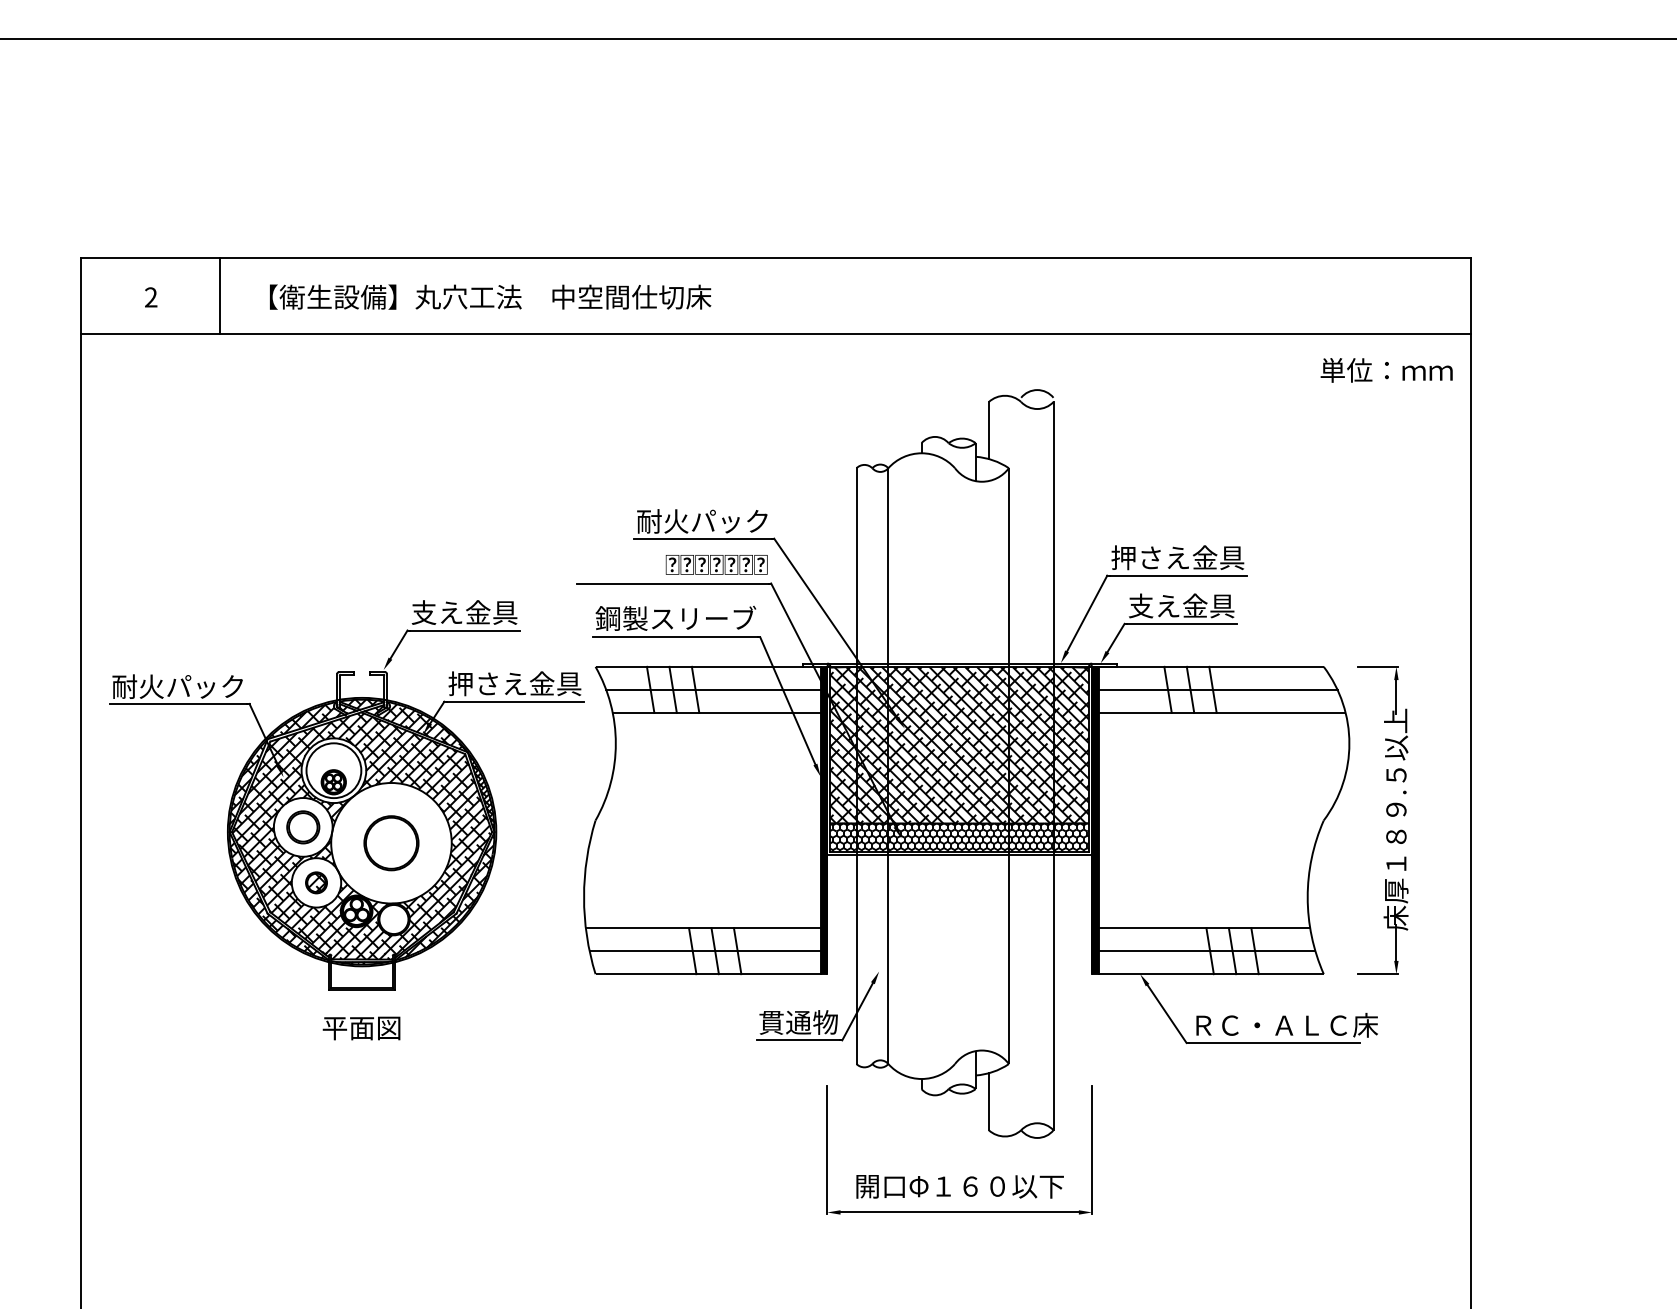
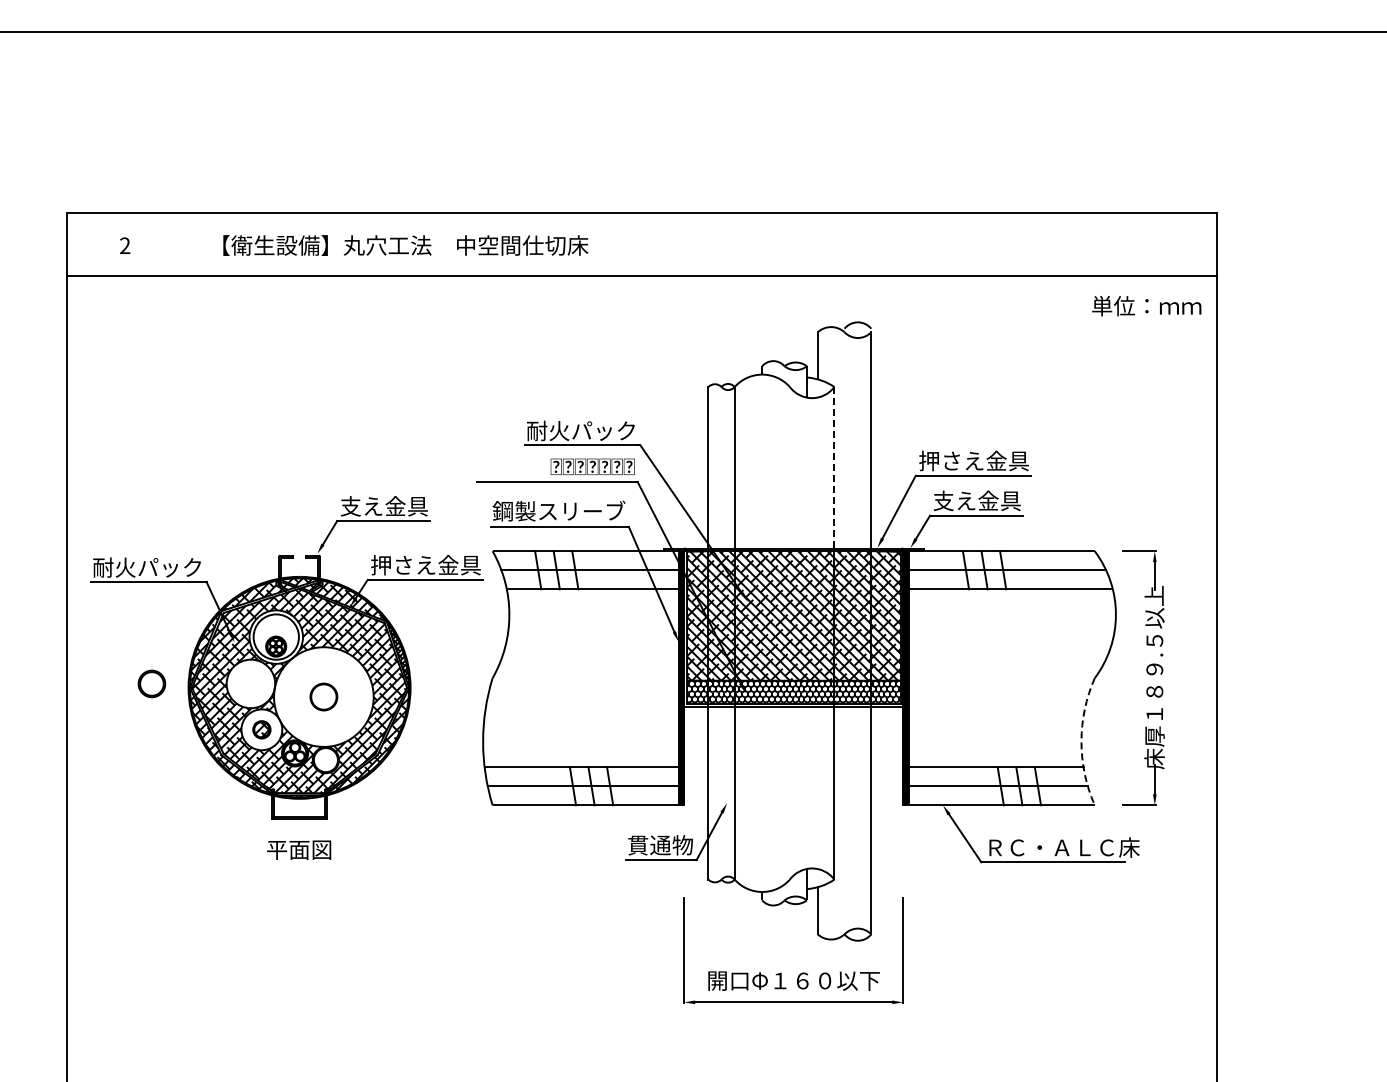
line: (220, 295) -> (182, 244), removed
line: (1009, 565) -> (834, 467), solid -> dashed
part: (302, 826) -> (151, 683), moved
part: (391, 842) -> (323, 696), size x0.6
arc: (1307, 896) -> (1081, 741), solid -> dashed

